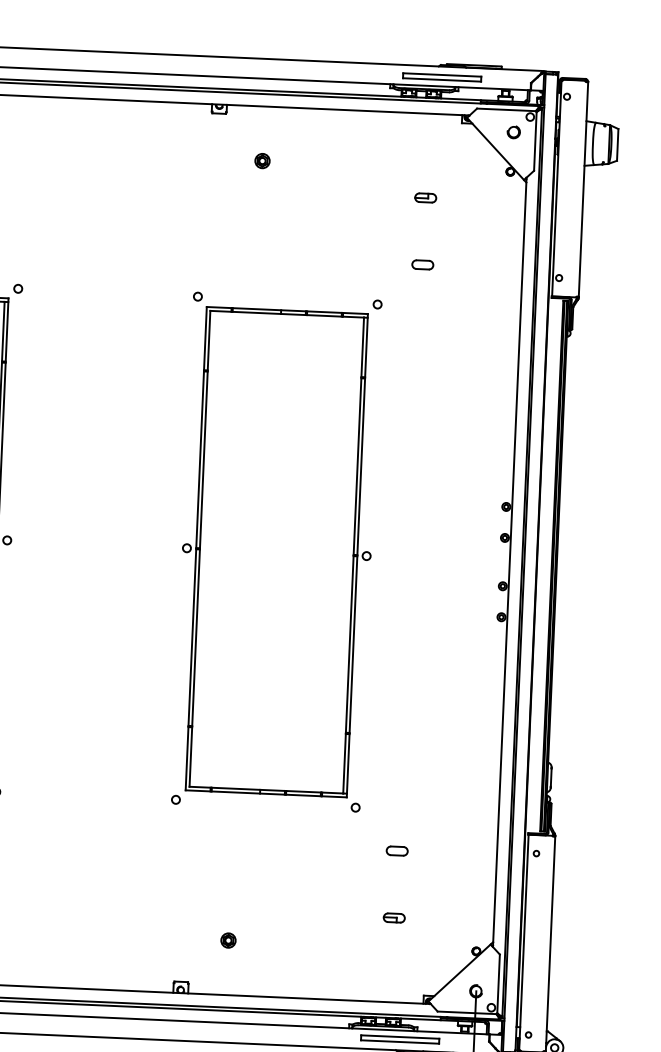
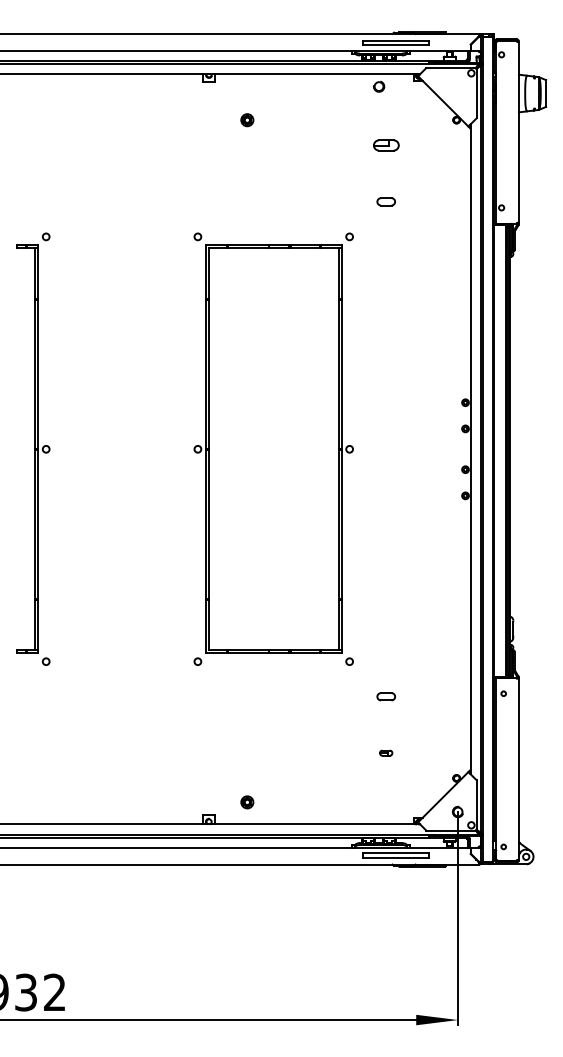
part: (514, 132) -> (379, 86), moved
part: (424, 196) -> (385, 144), size x1.4
part: (393, 917) -> (385, 752), size x0.7
part: (228, 940) -> (247, 802), moved

